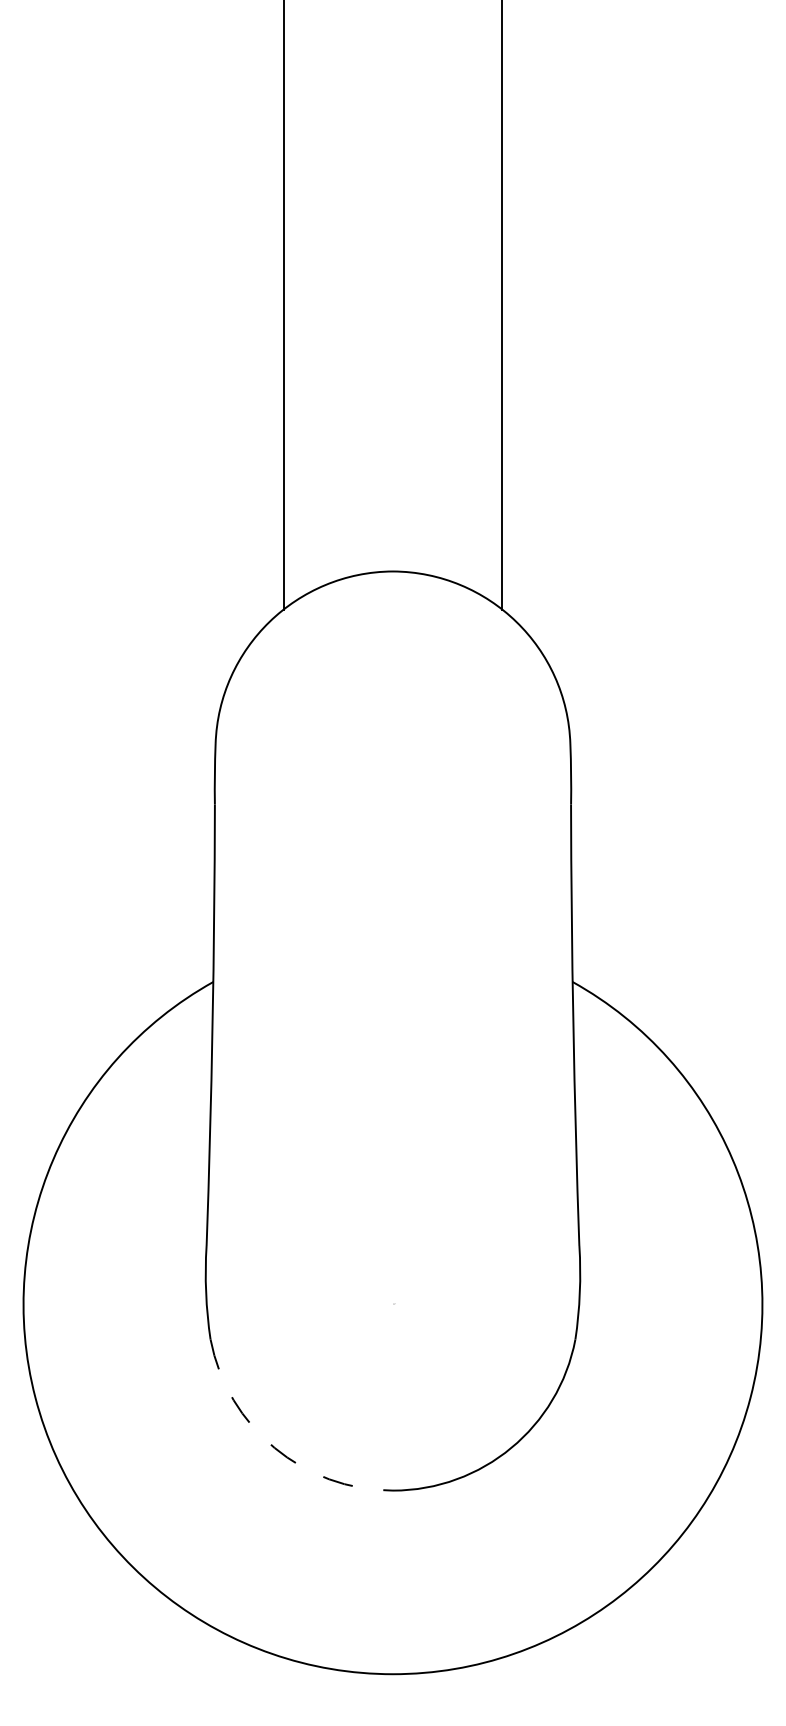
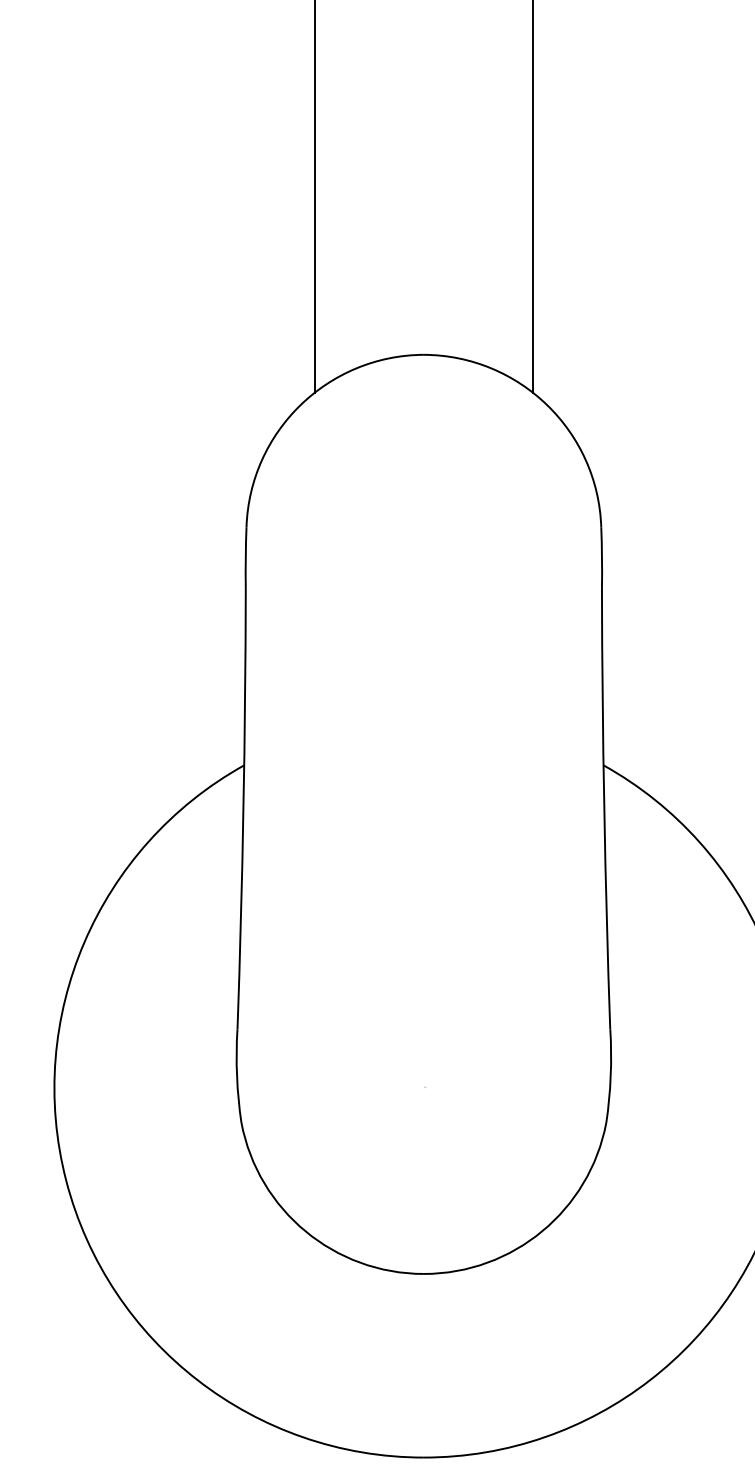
arc: (274, 1447) -> (305, 1230), dashed -> solid

